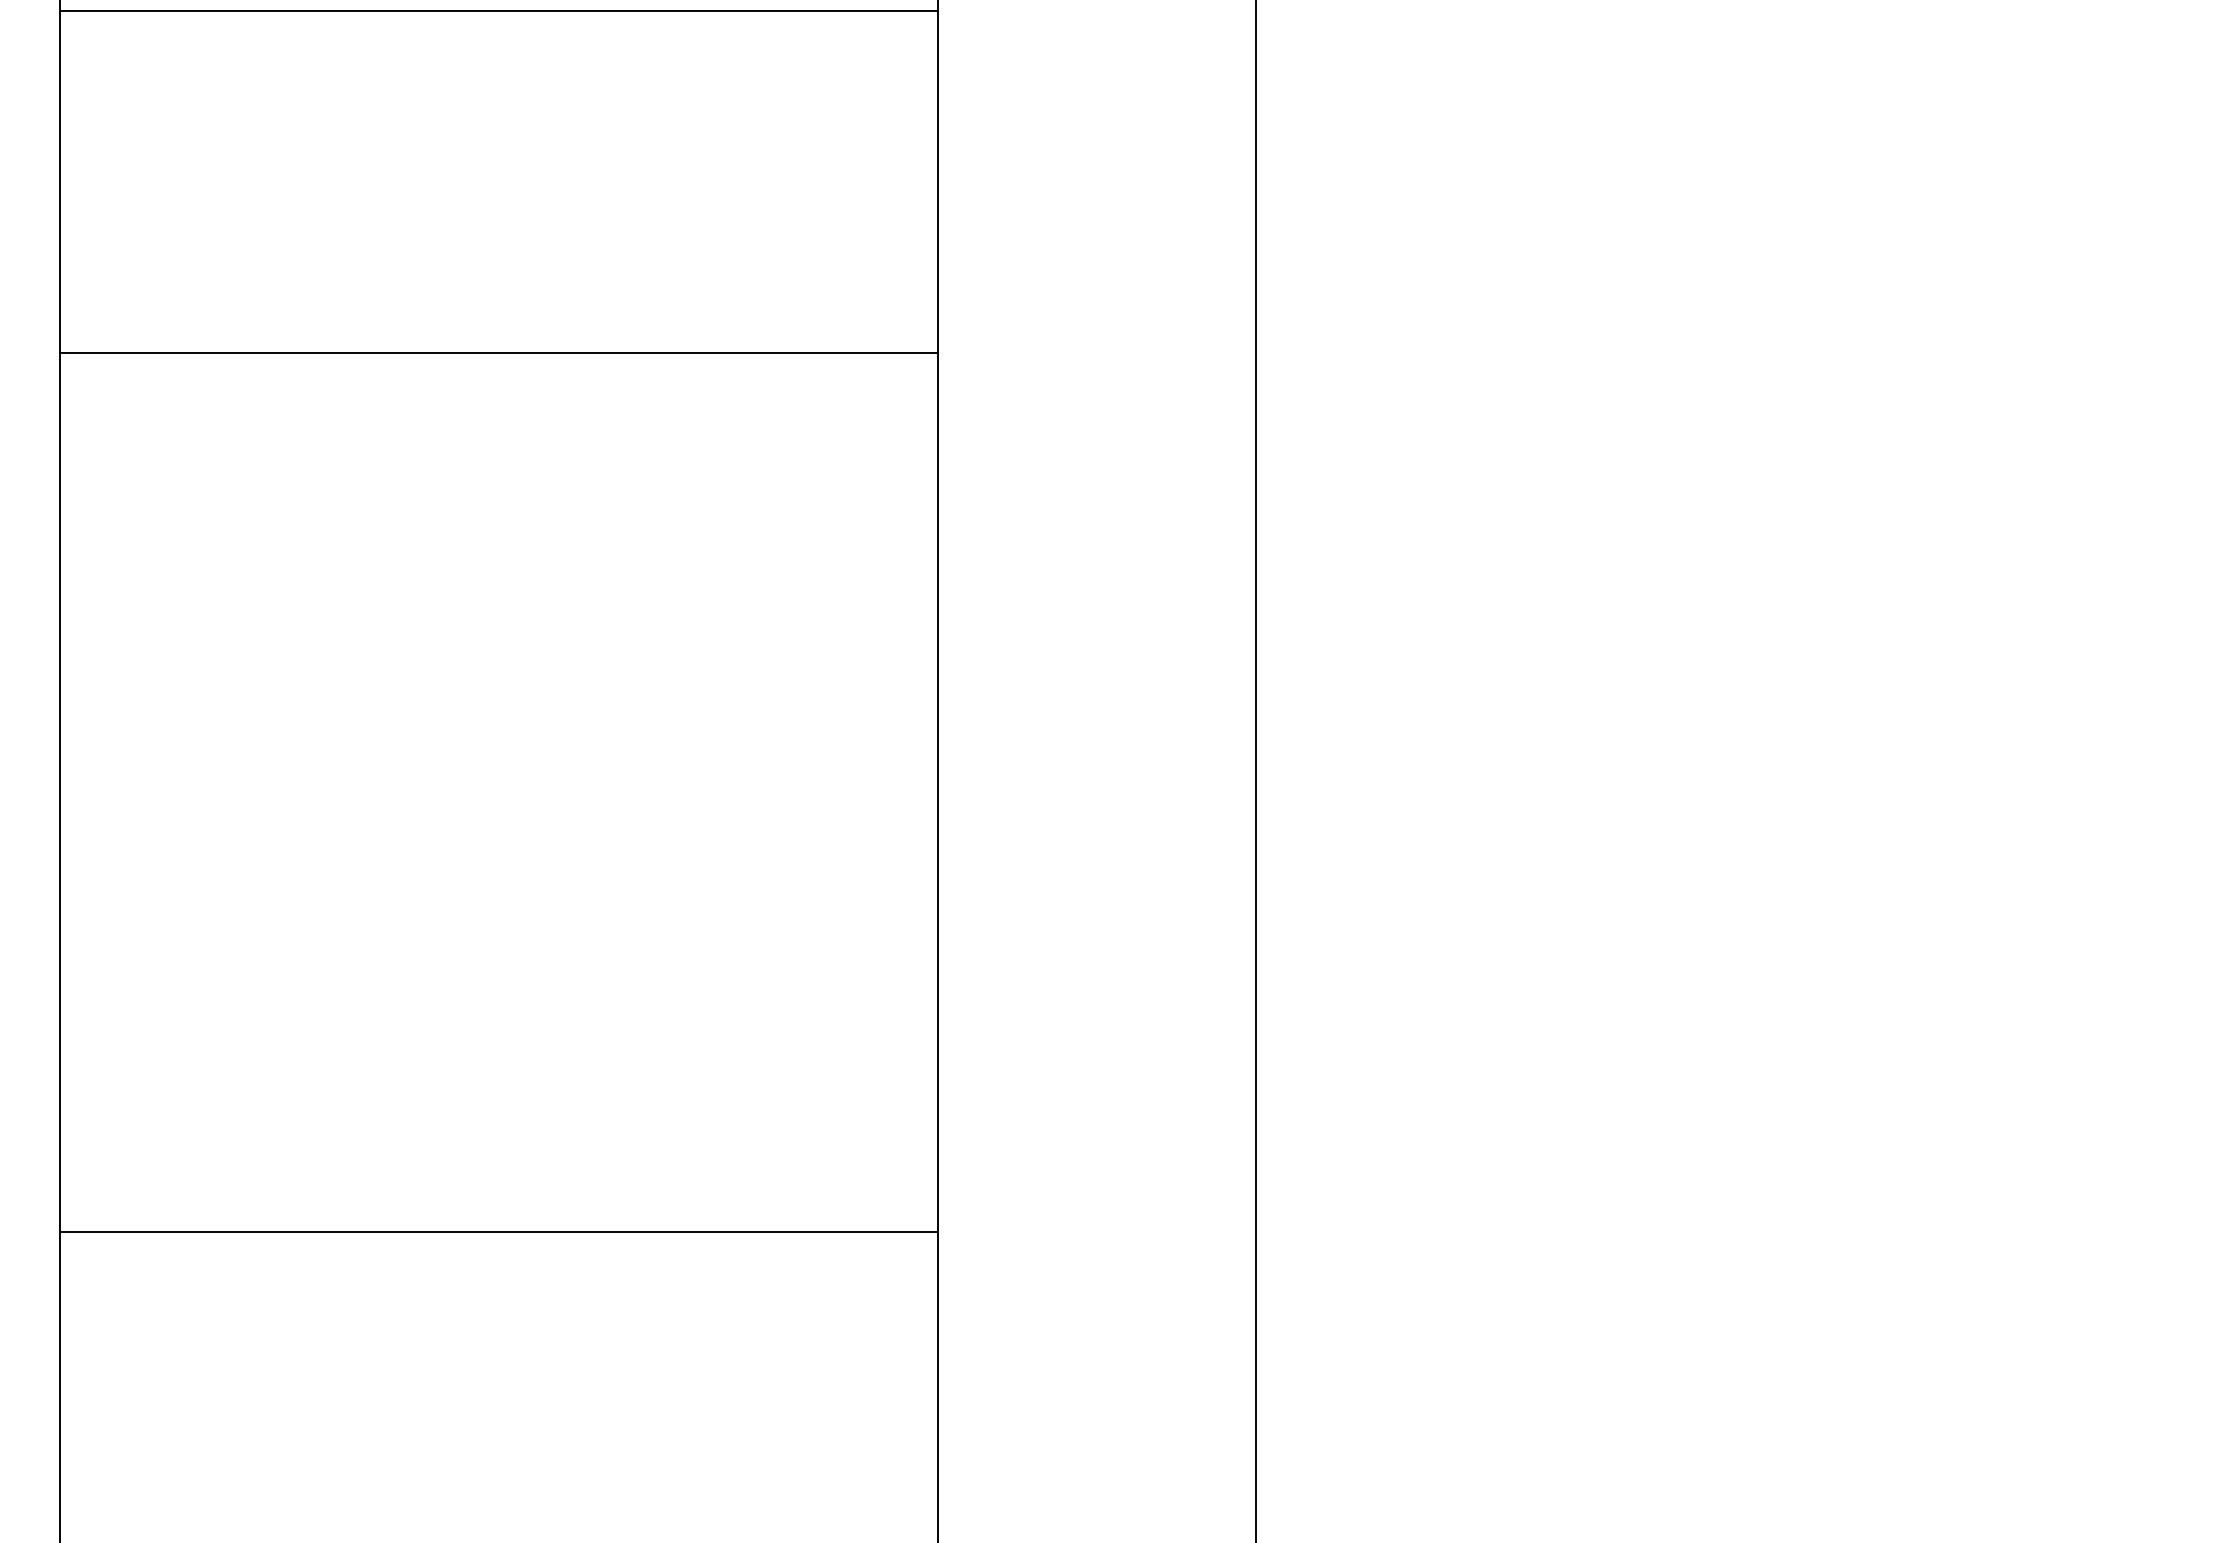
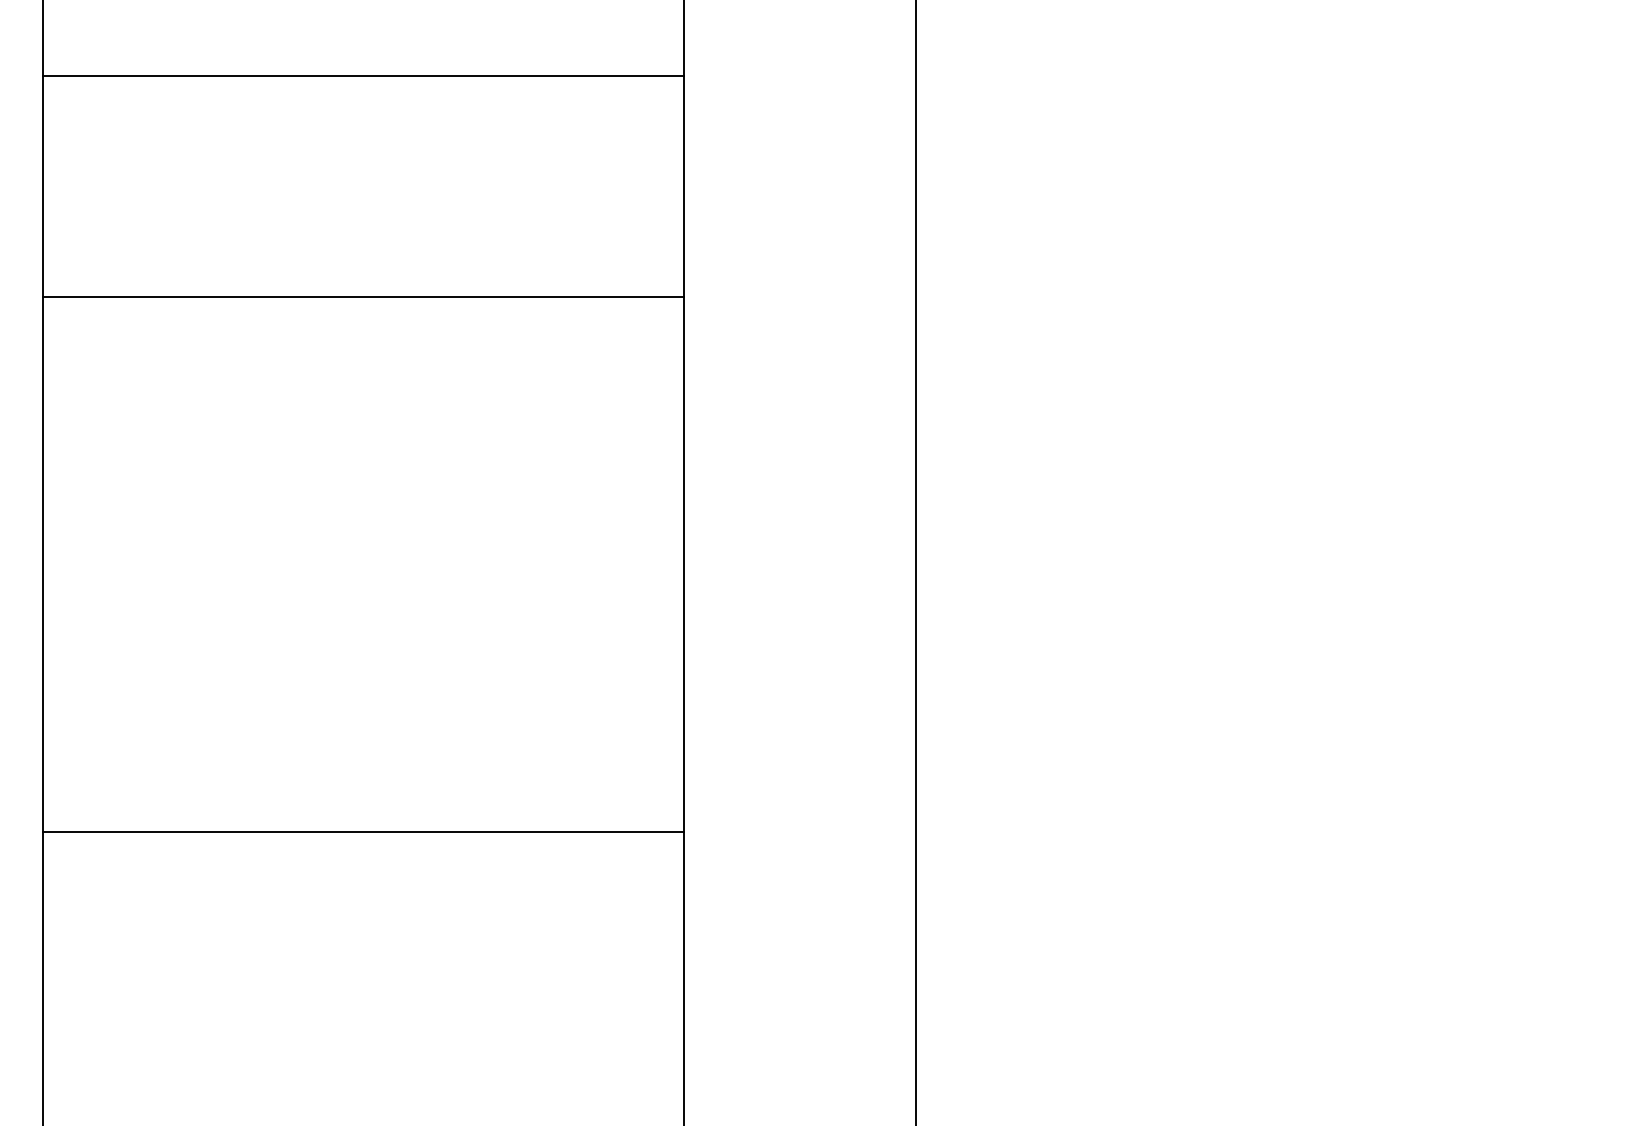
line: (498, 11) -> (363, 75), moved
line: (498, 353) -> (363, 296), moved
line: (498, 1232) -> (363, 832), moved

